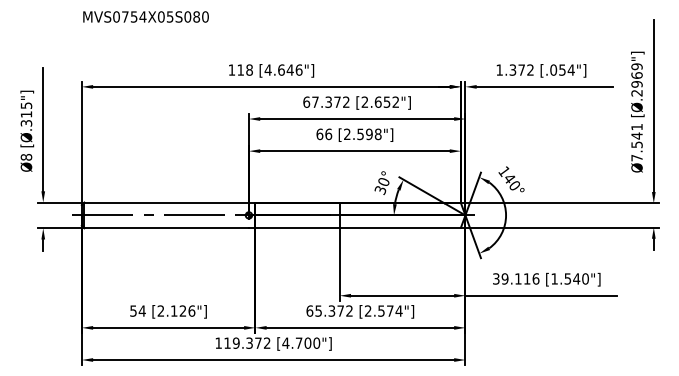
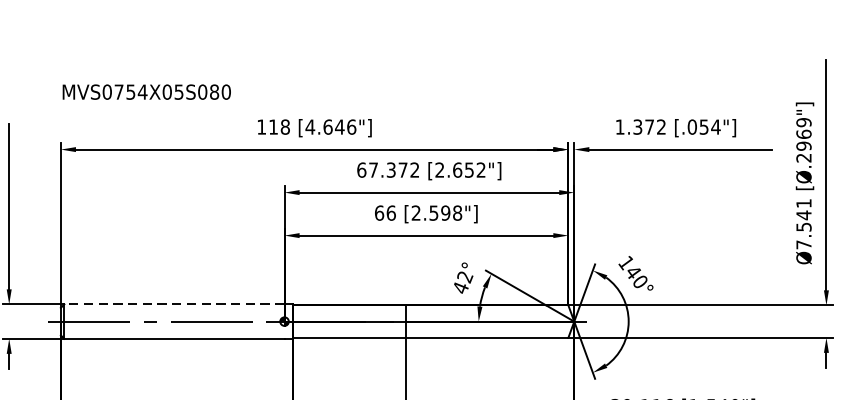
text: (145, 16) -> (146, 91), moved
text: (381, 186) -> (461, 282), 30° -> 42°
line: (166, 202) -> (174, 304), solid -> dashed

